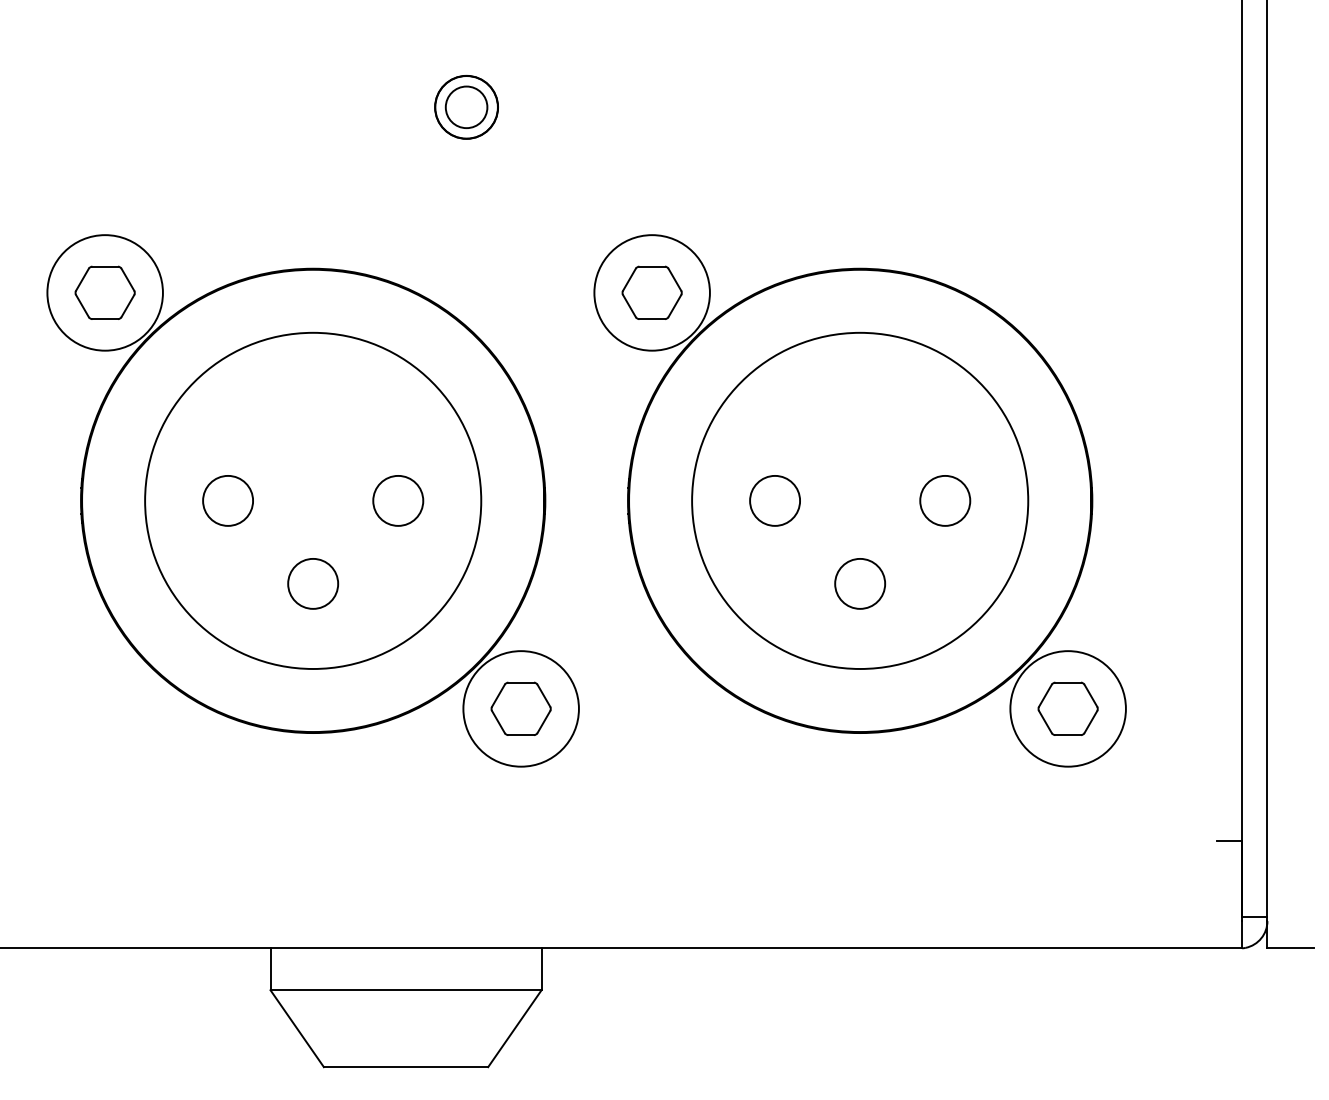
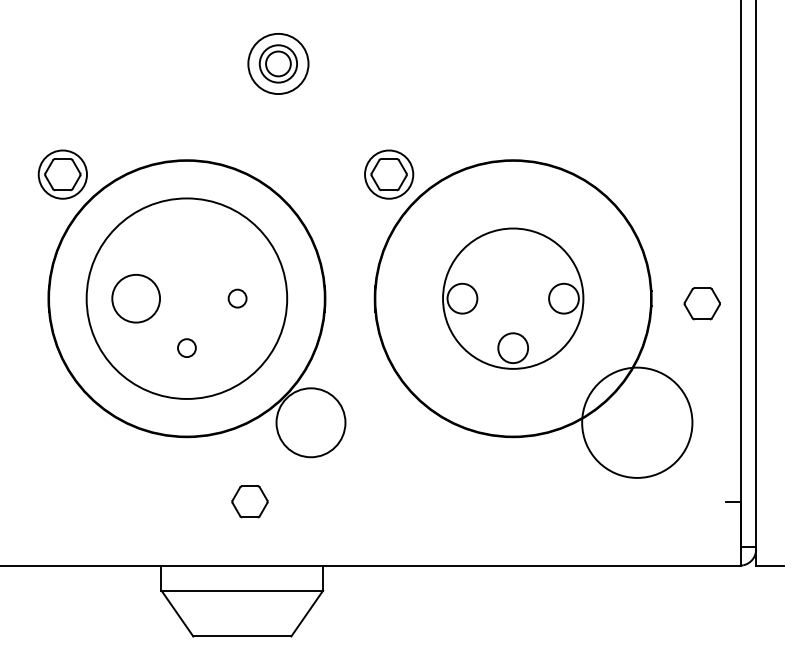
circle: (466, 106) -> (278, 63), size x1.6
circle: (104, 292) -> (62, 174), size x0.7
circle: (651, 292) -> (388, 174), size x0.7
circle: (228, 500) -> (136, 298), size x1.6
circle: (397, 500) -> (237, 298), size x0.6
circle: (858, 500) -> (512, 298), size x0.7
circle: (312, 582) -> (186, 347), size x0.6
part: (520, 708) -> (249, 501), moved
circle: (1066, 708) -> (636, 422), size x1.6
part: (1066, 708) -> (701, 303), moved

